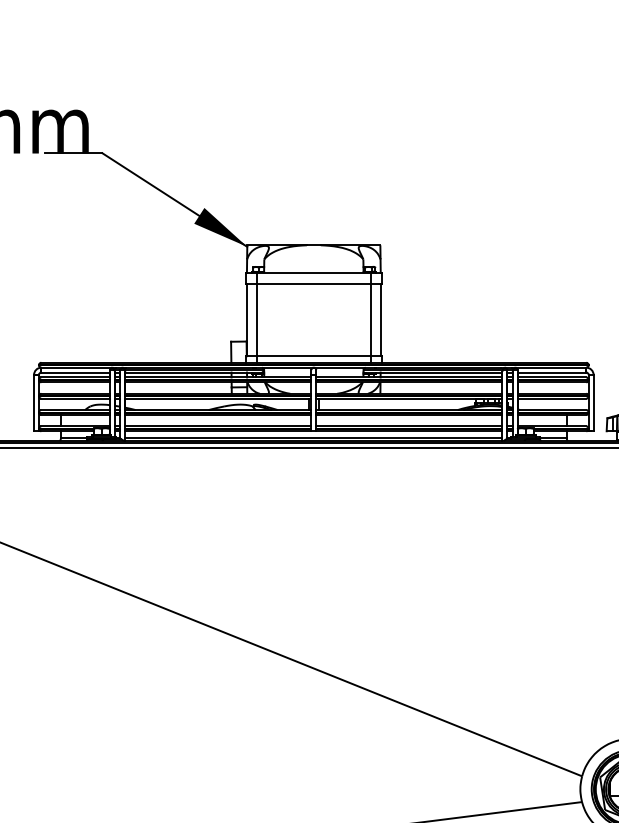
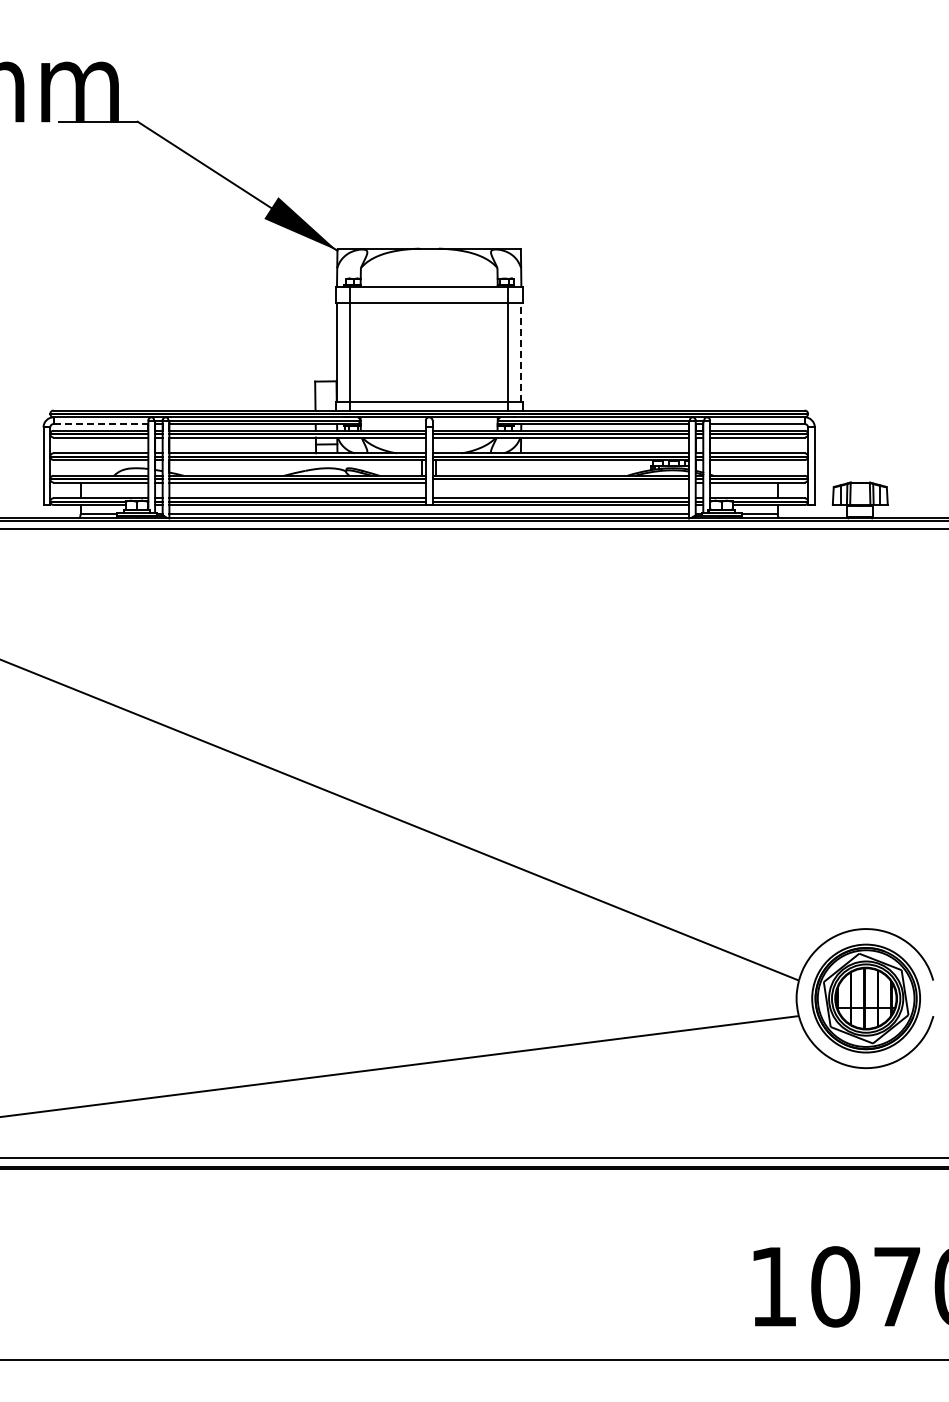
line: (380, 319) -> (521, 351), solid -> dashed
line: (76, 372) -> (101, 424), solid -> dashed
line: (409, 414) -> (560, 482), removed

